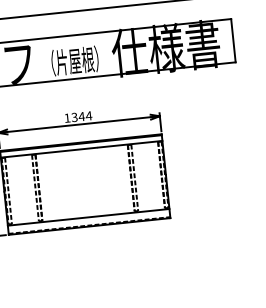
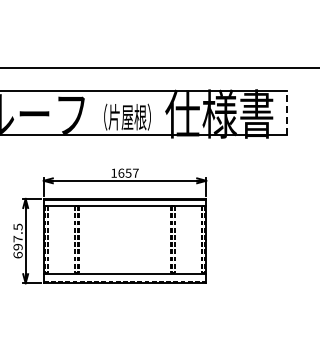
line: (233, 40) -> (287, 113), solid -> dashed
text: (81, 115) -> (128, 172), 1344 -> 1657

